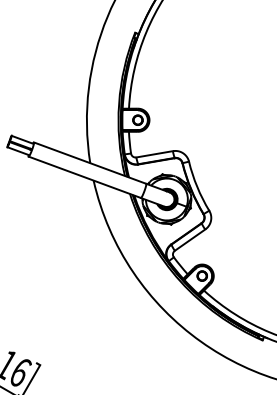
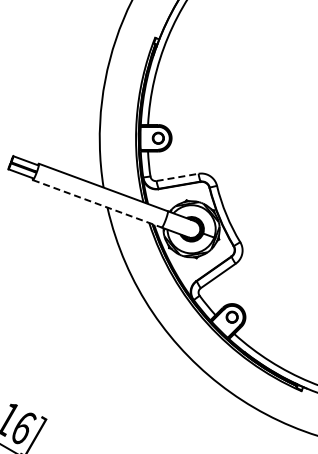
line: (155, 154) -> (178, 177), solid -> dashed
line: (84, 177) -> (97, 203), solid -> dashed

